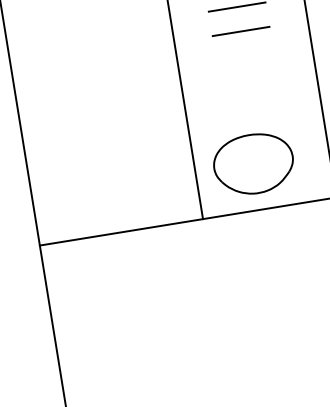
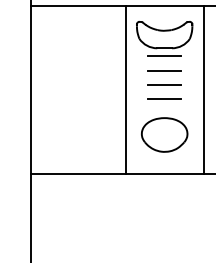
line: (244, 55) -> (164, 84), added
line: (248, 79) -> (164, 98), added
part: (253, 163) -> (164, 134), moved

